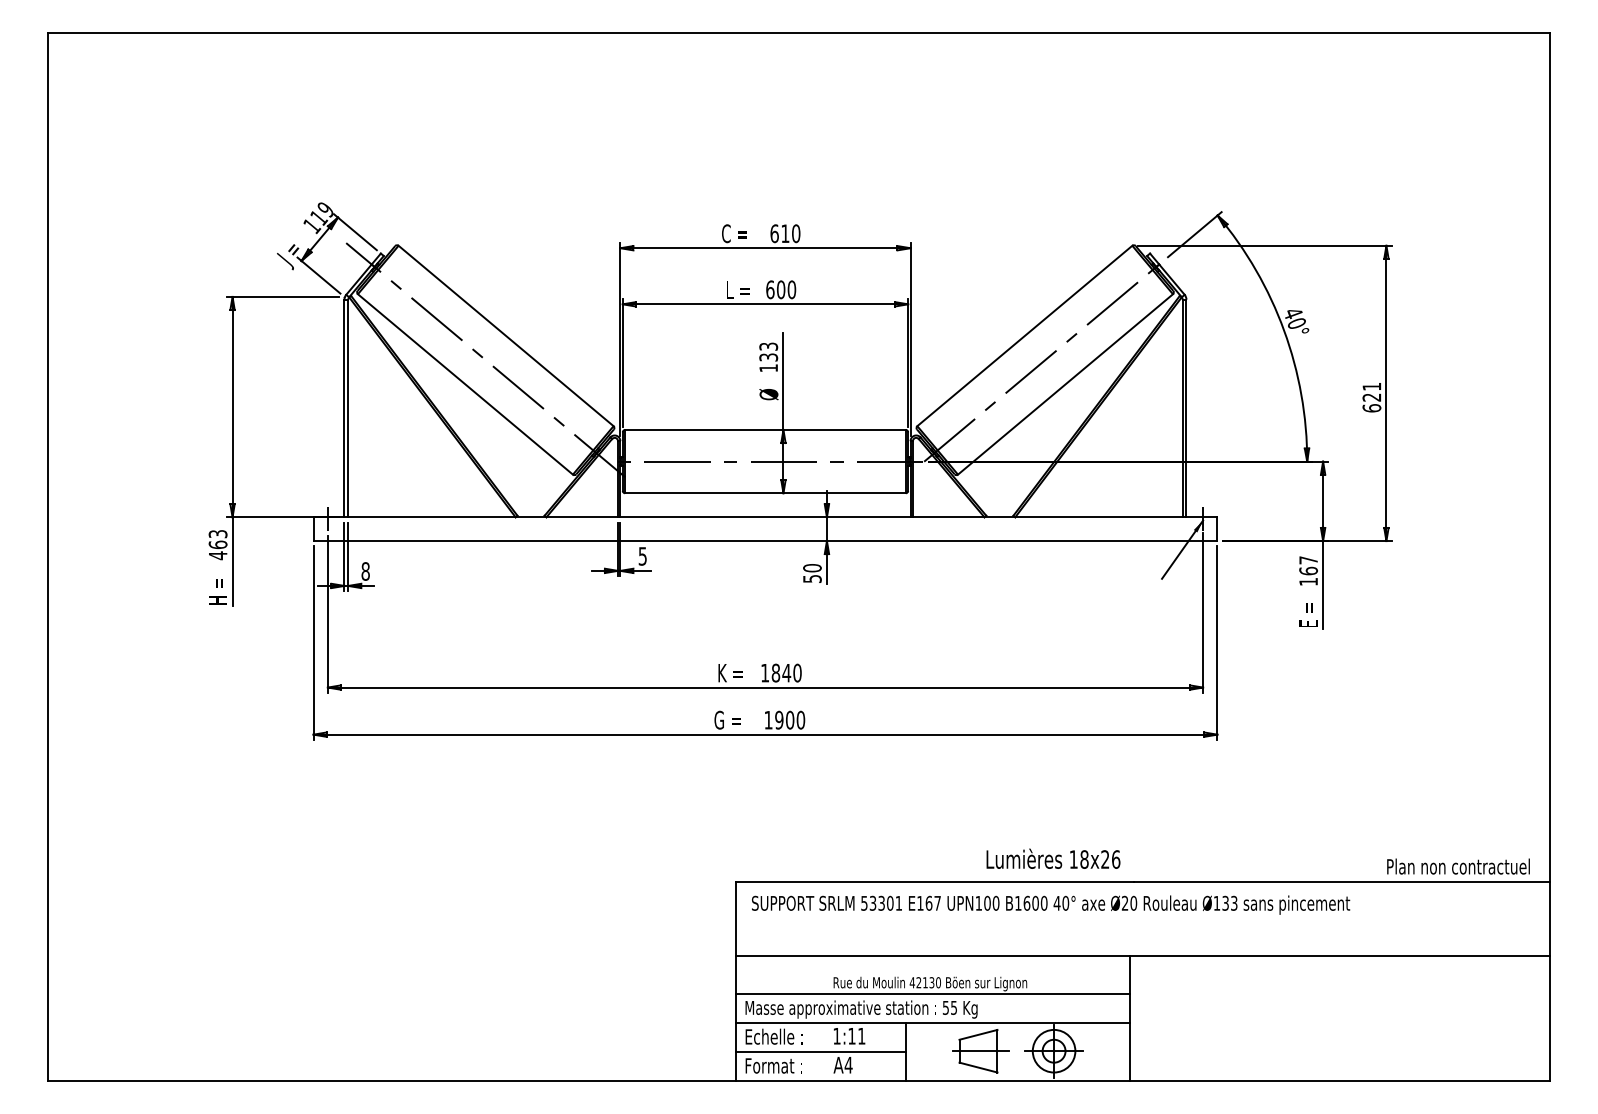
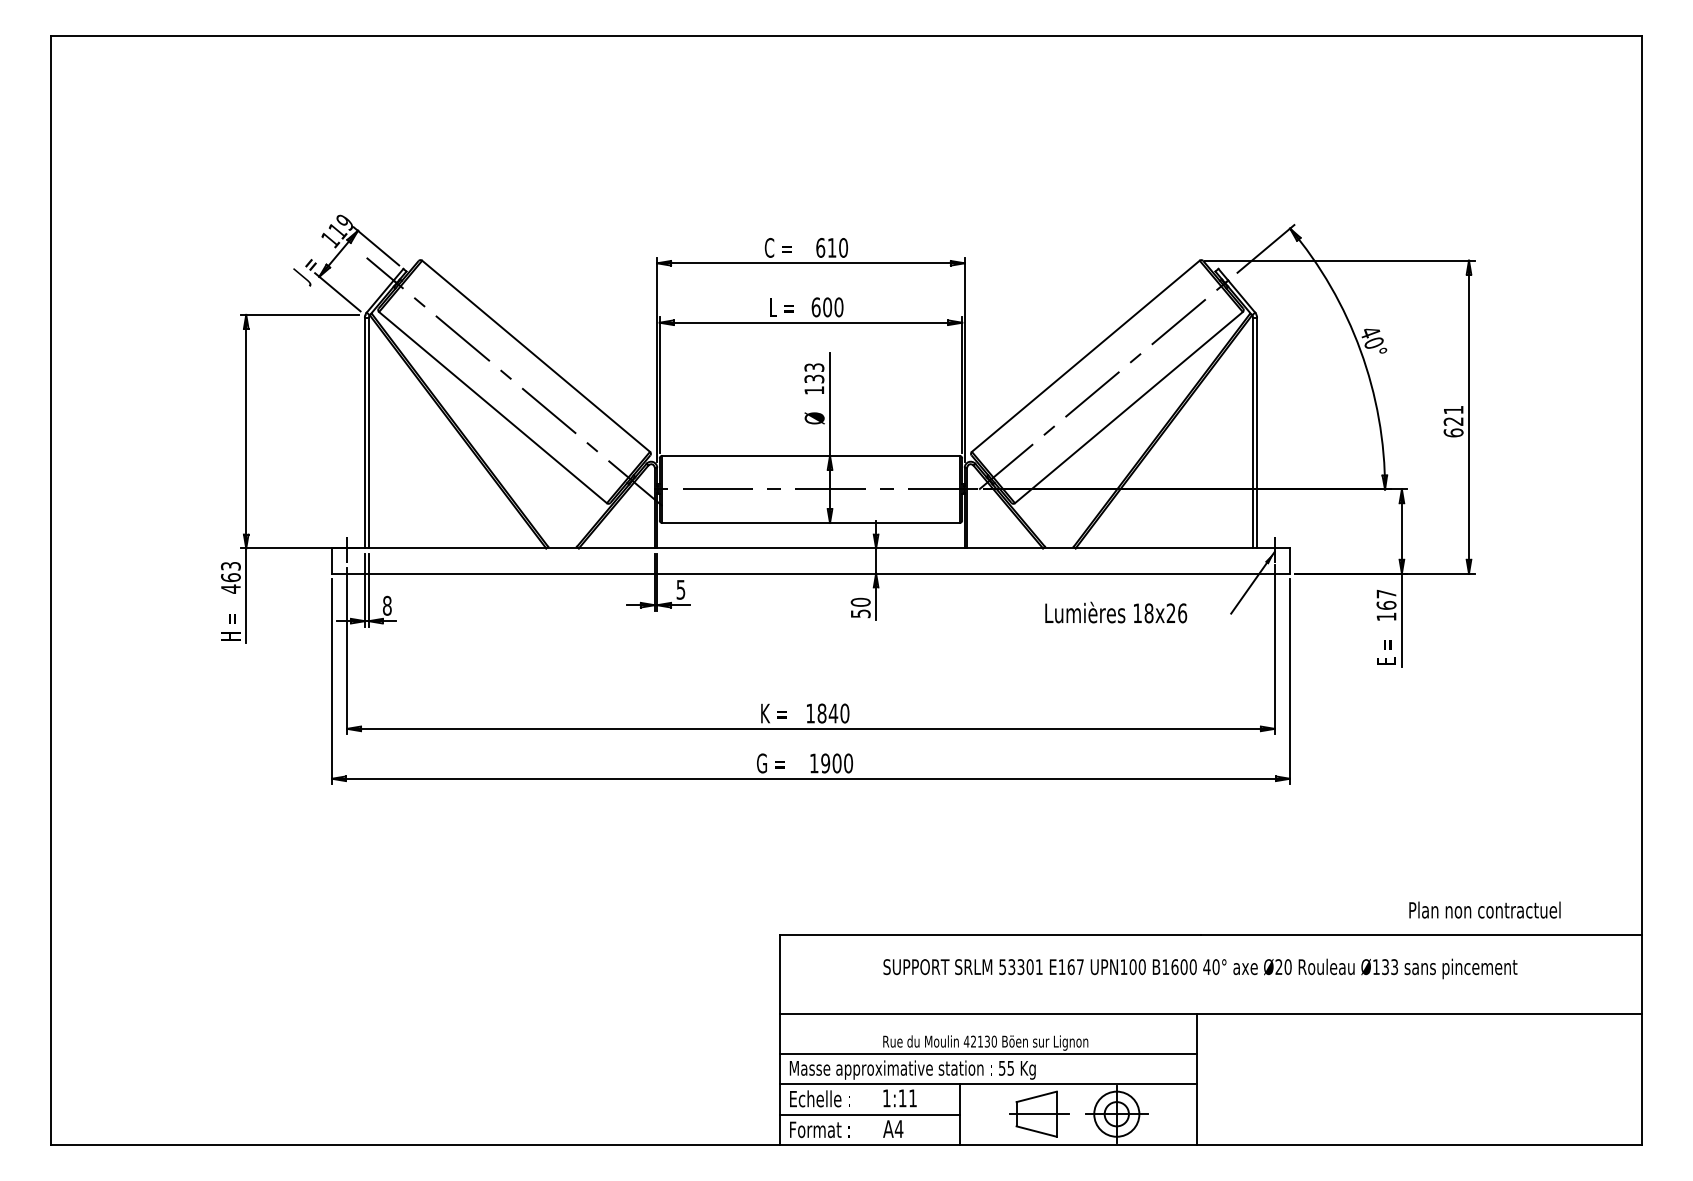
text: (1053, 858) -> (1116, 612), moved
text: (1458, 866) -> (1484, 909), moved
text: (1051, 904) -> (1200, 968), moved

